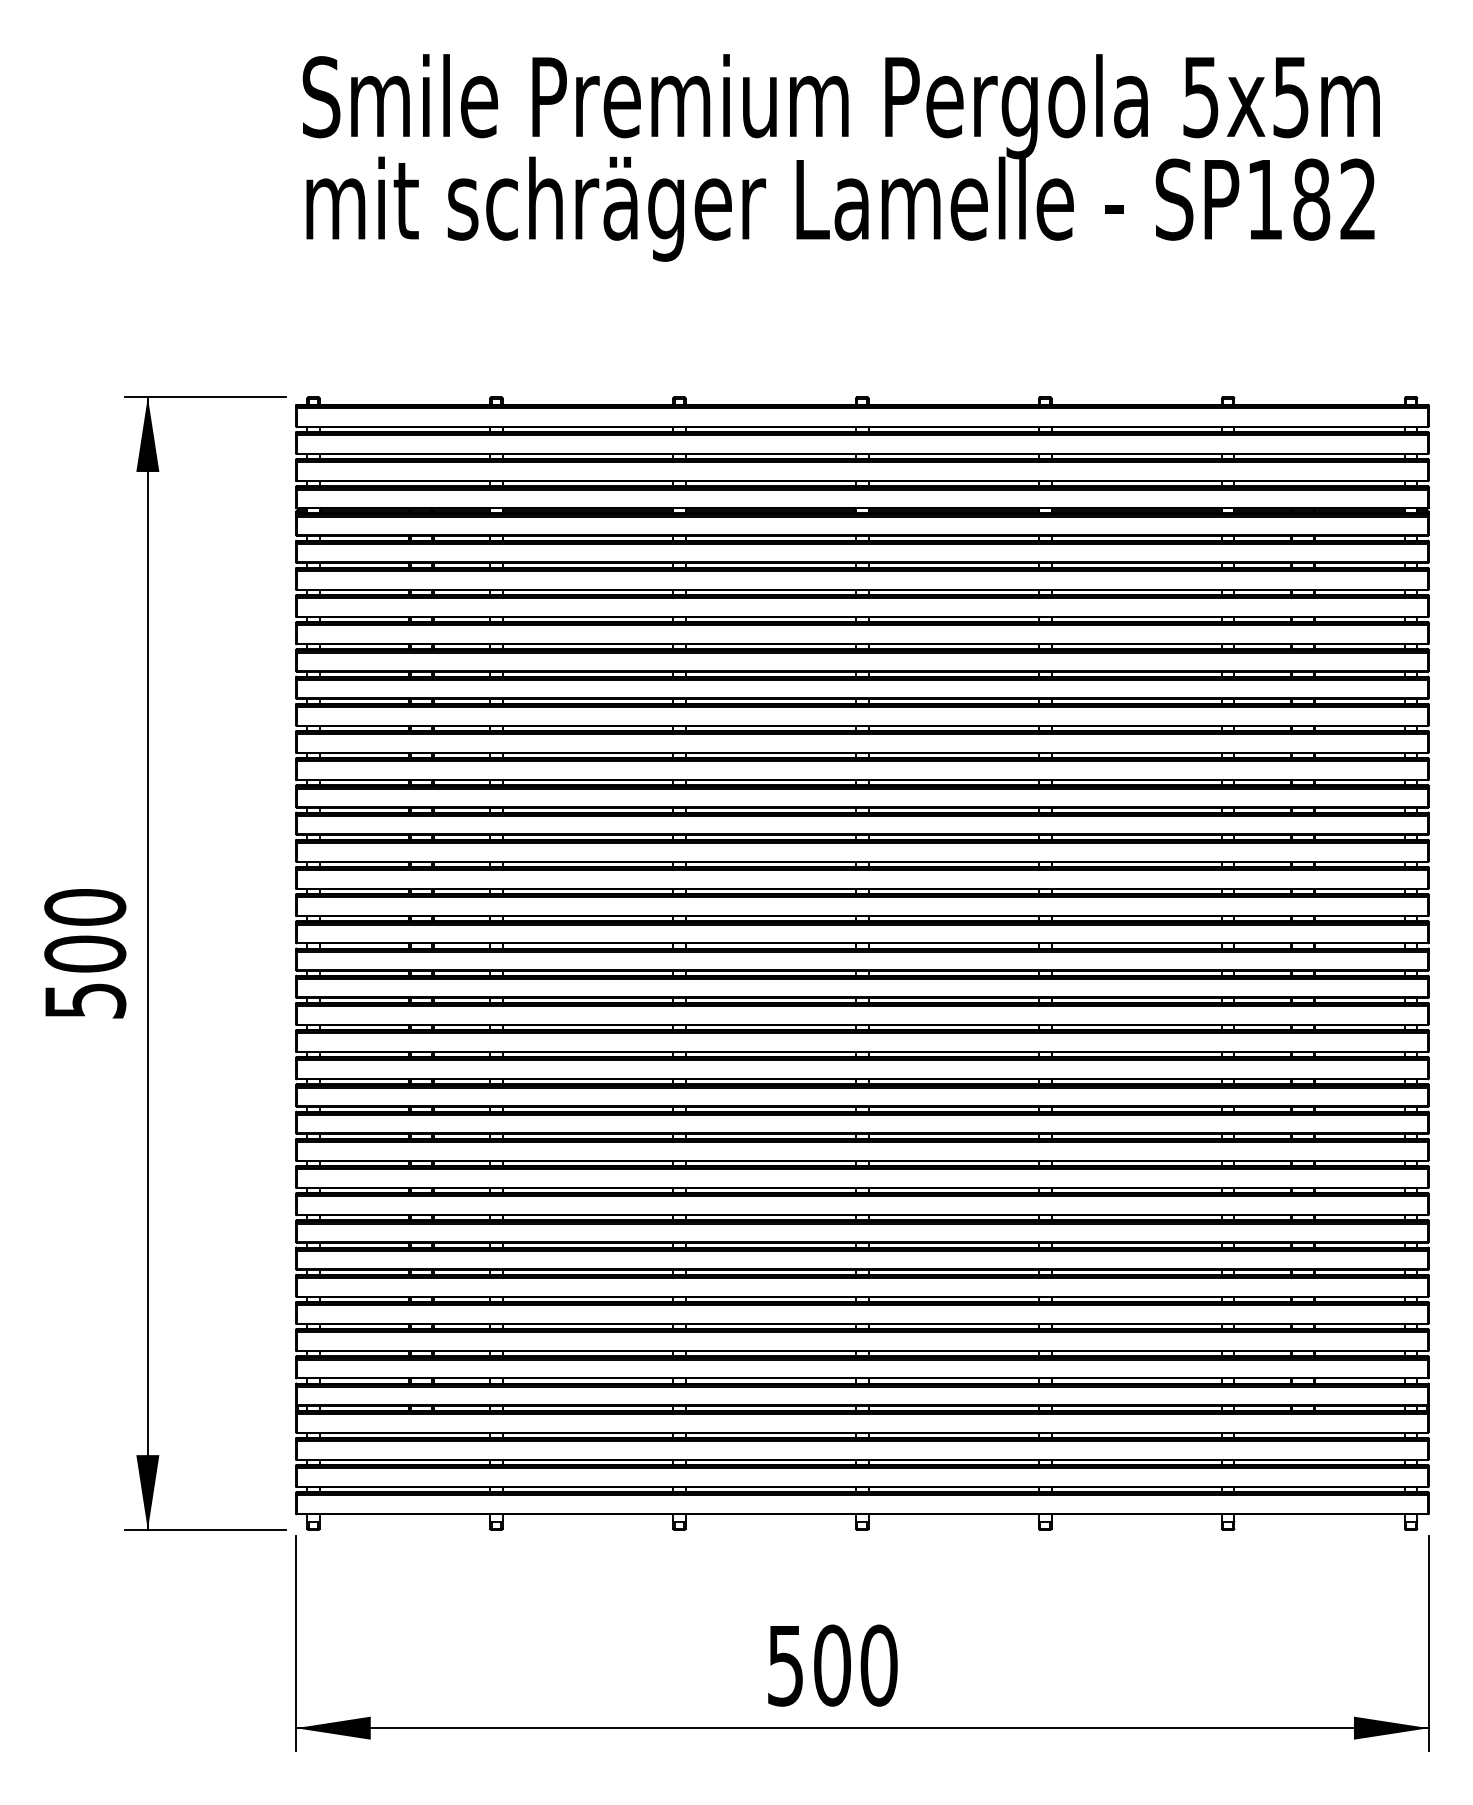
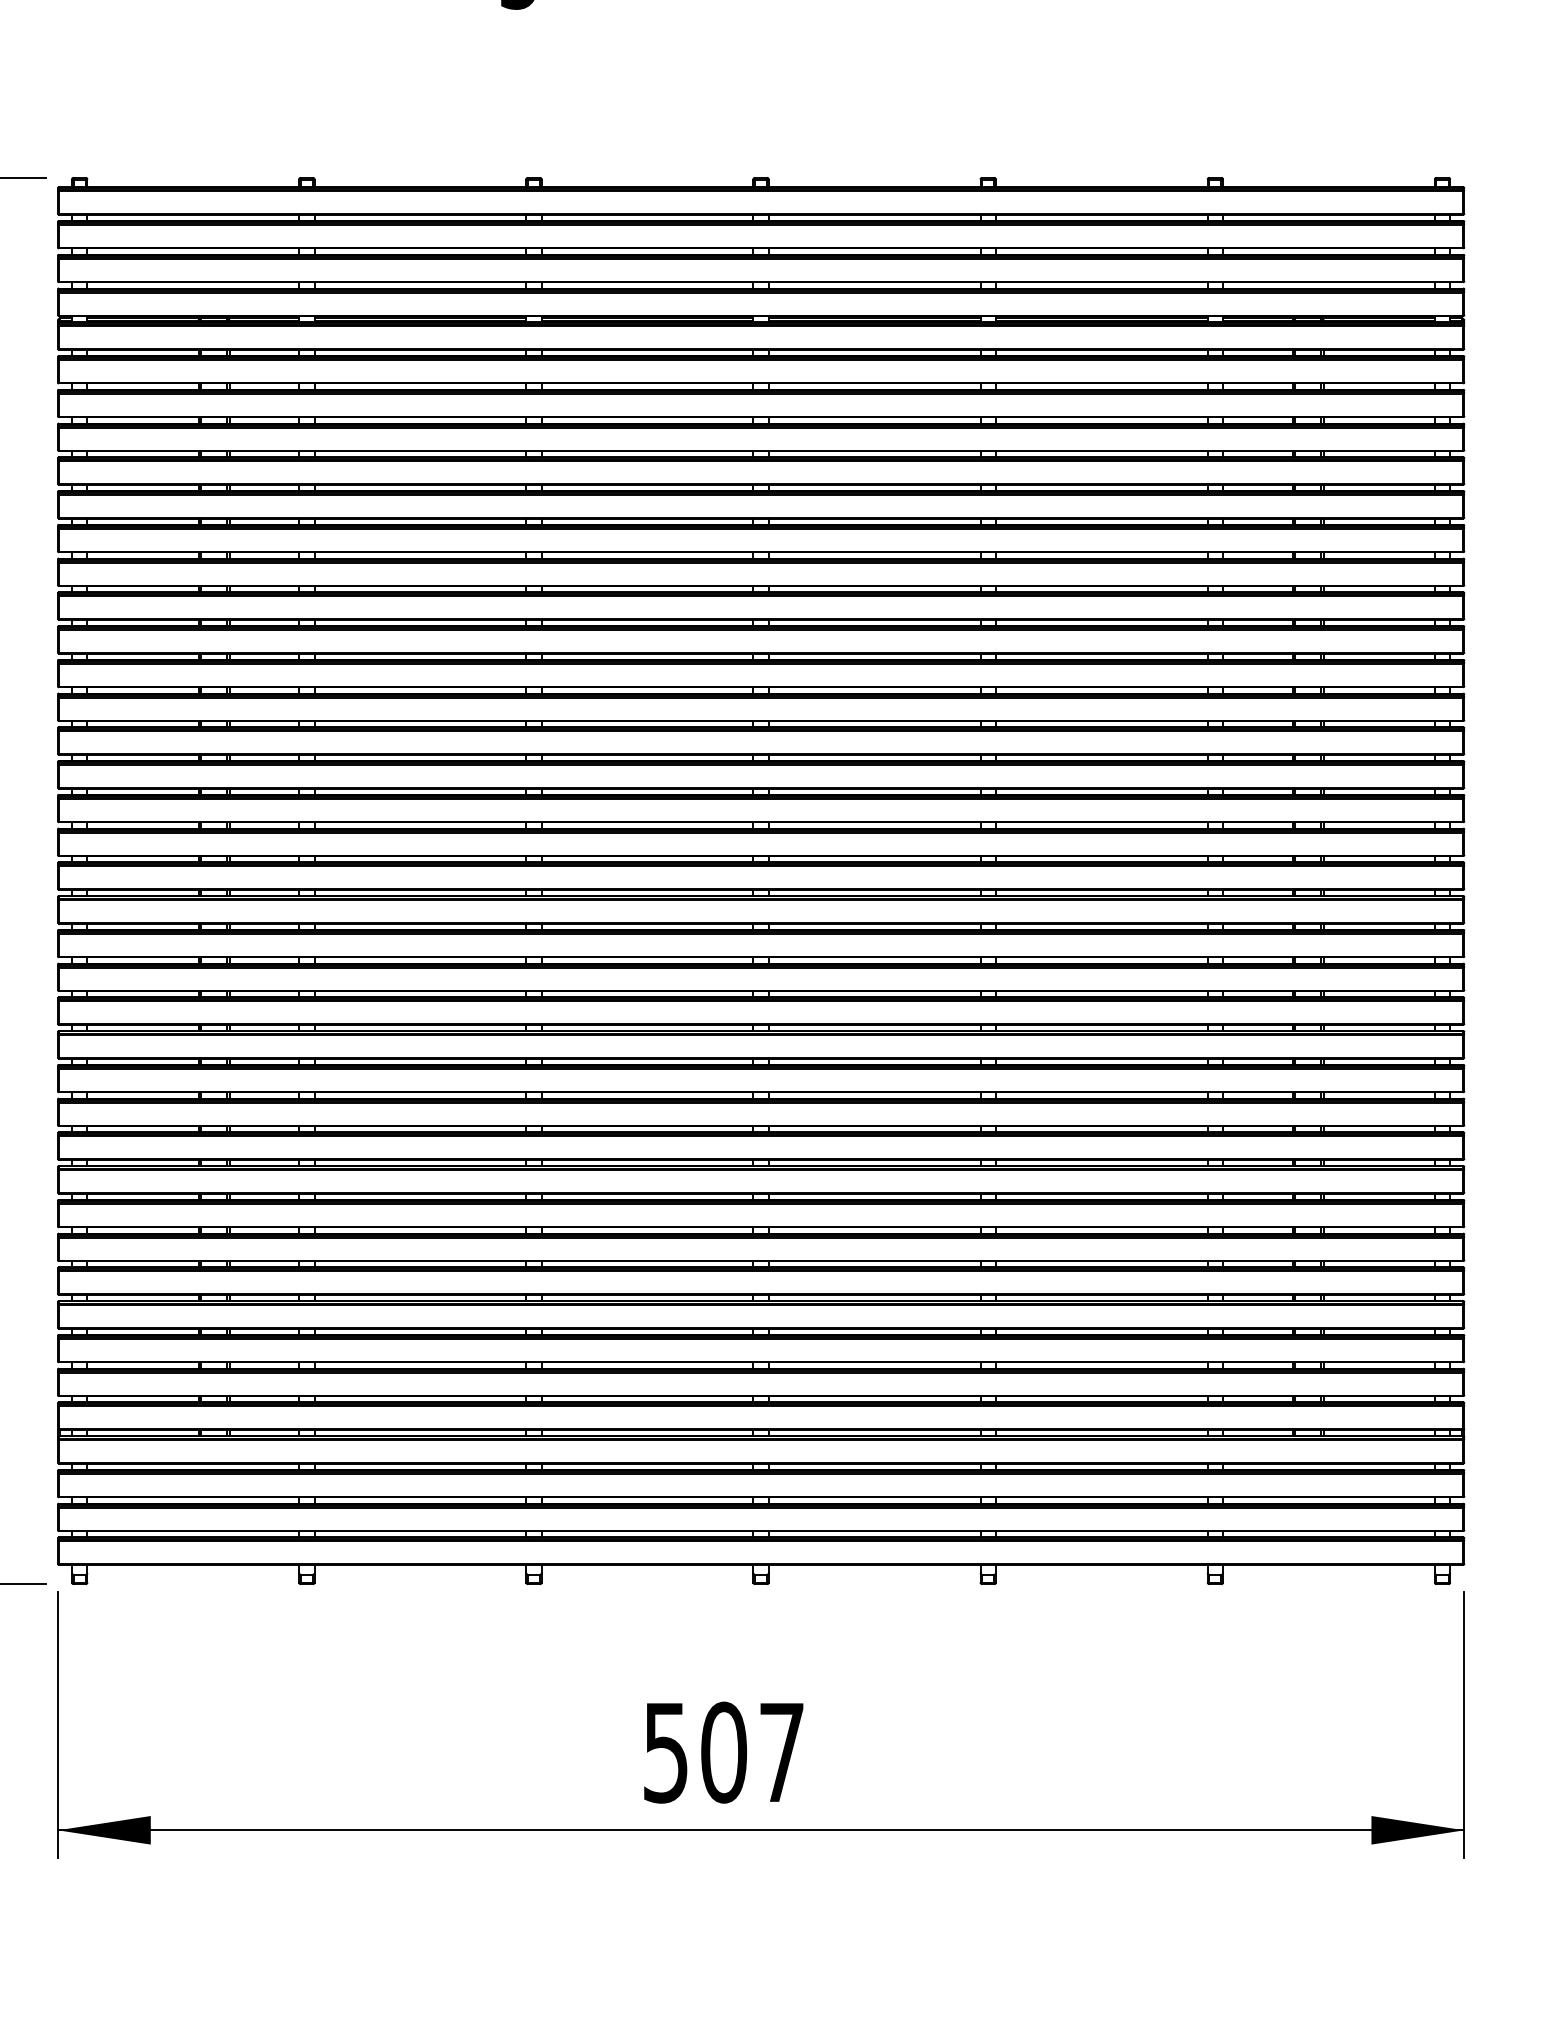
text: (878, 1665) -> (781, 1752), 500 -> 507

